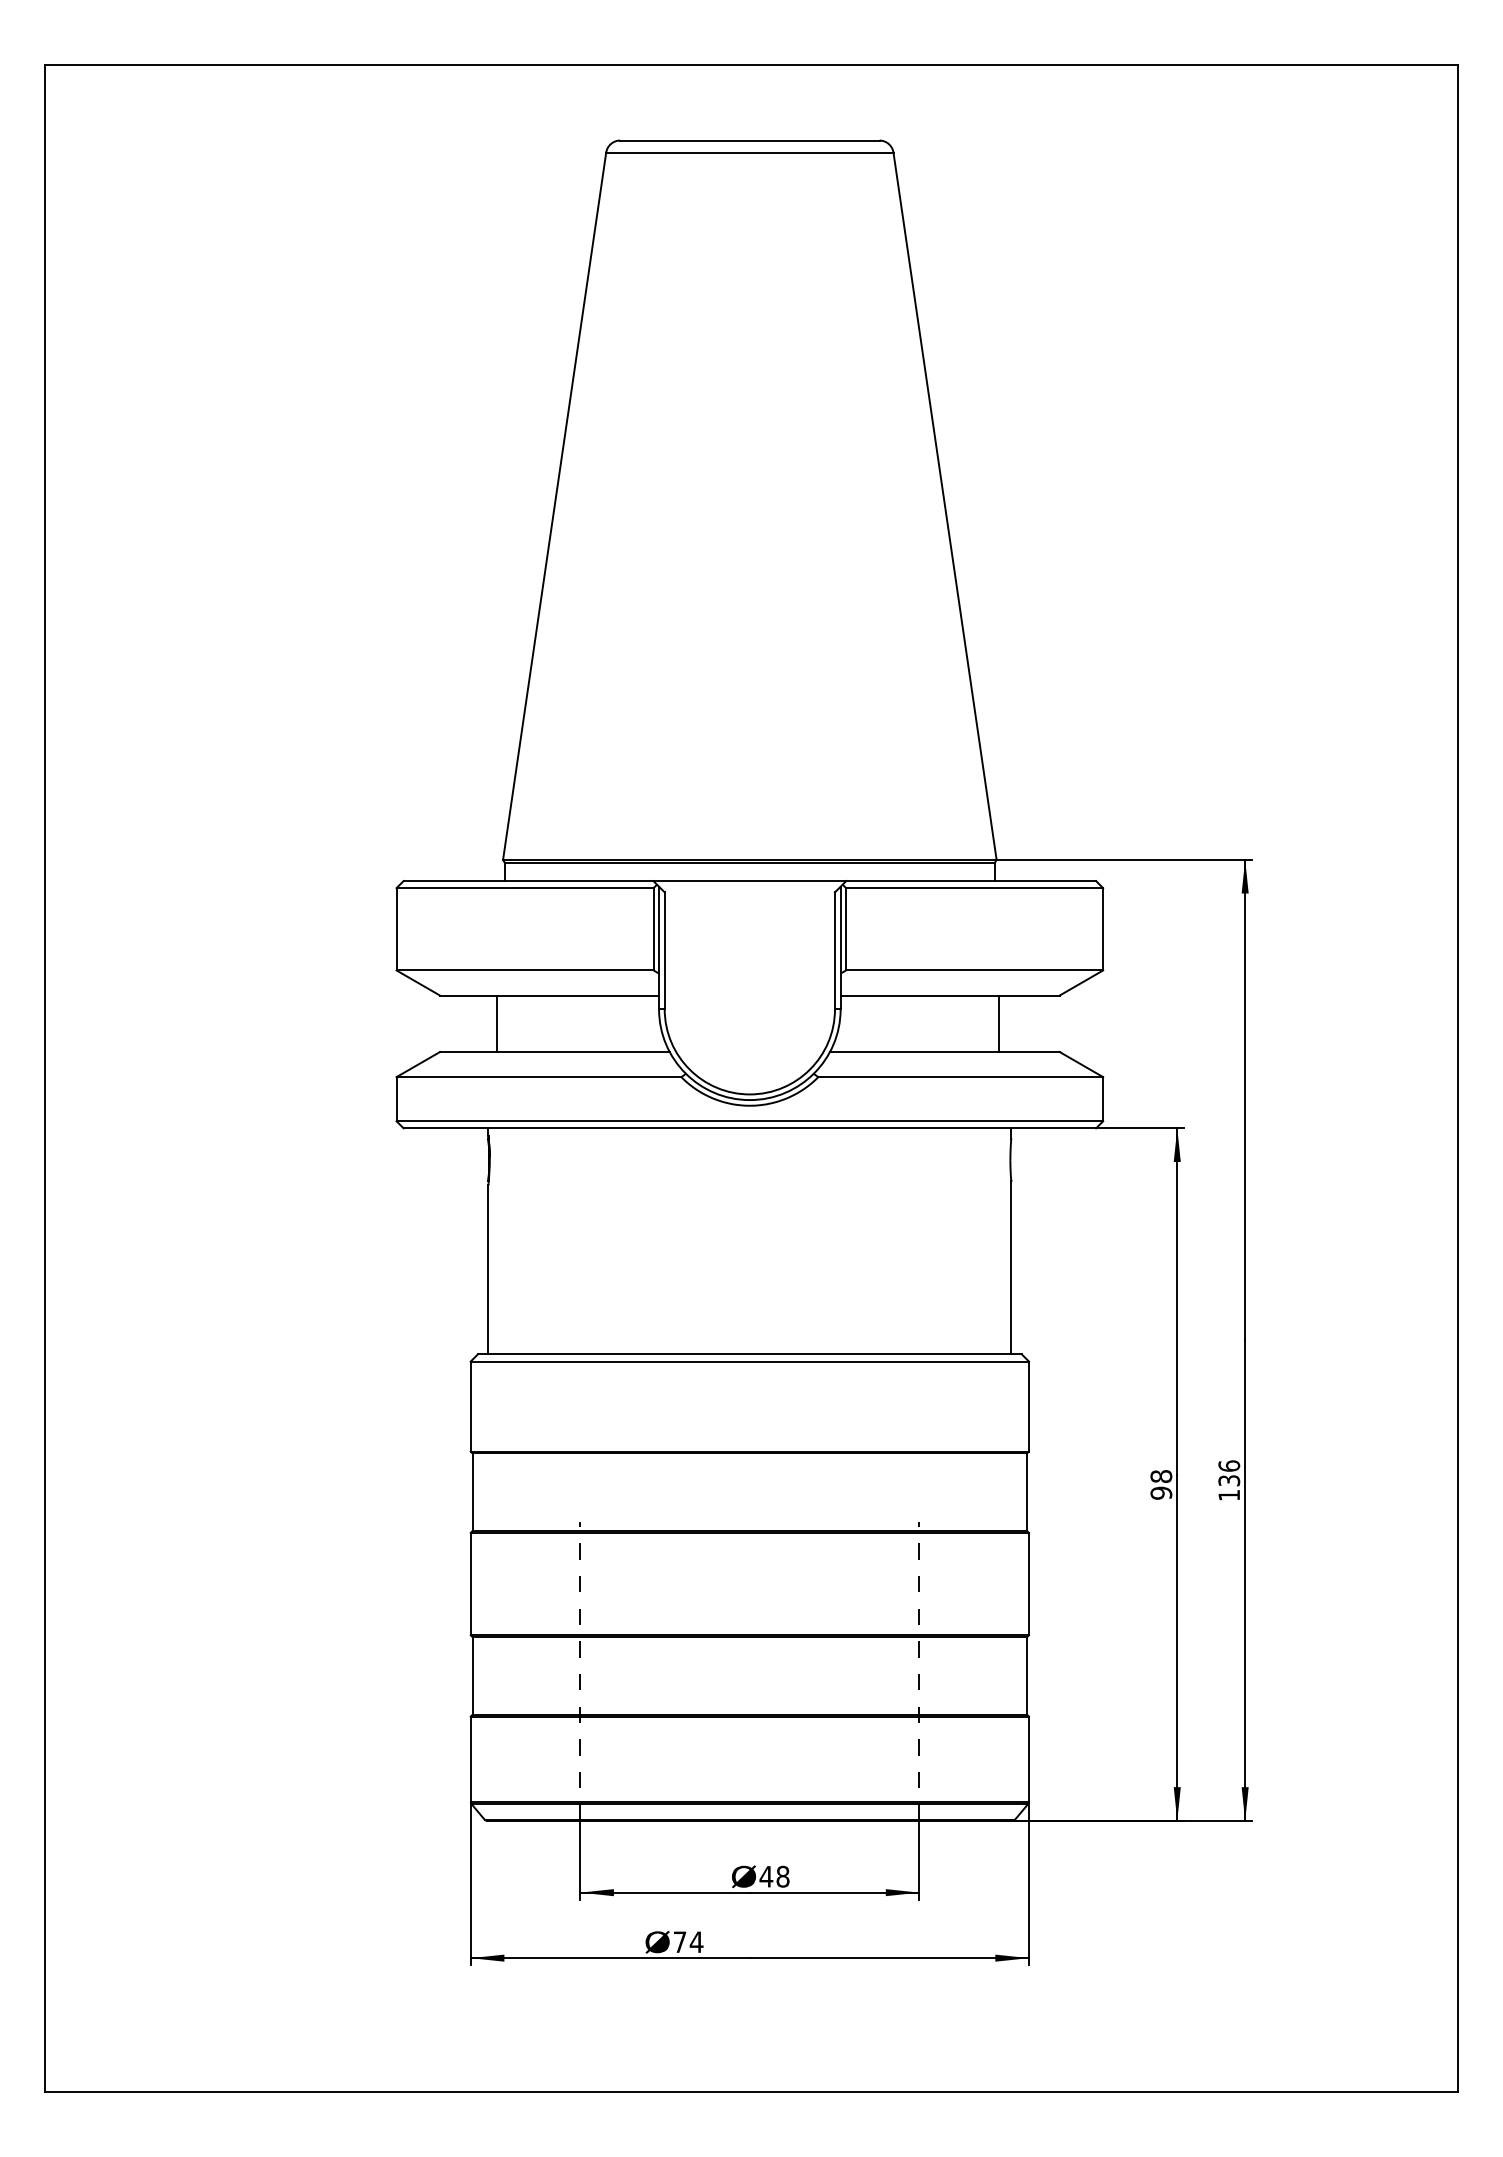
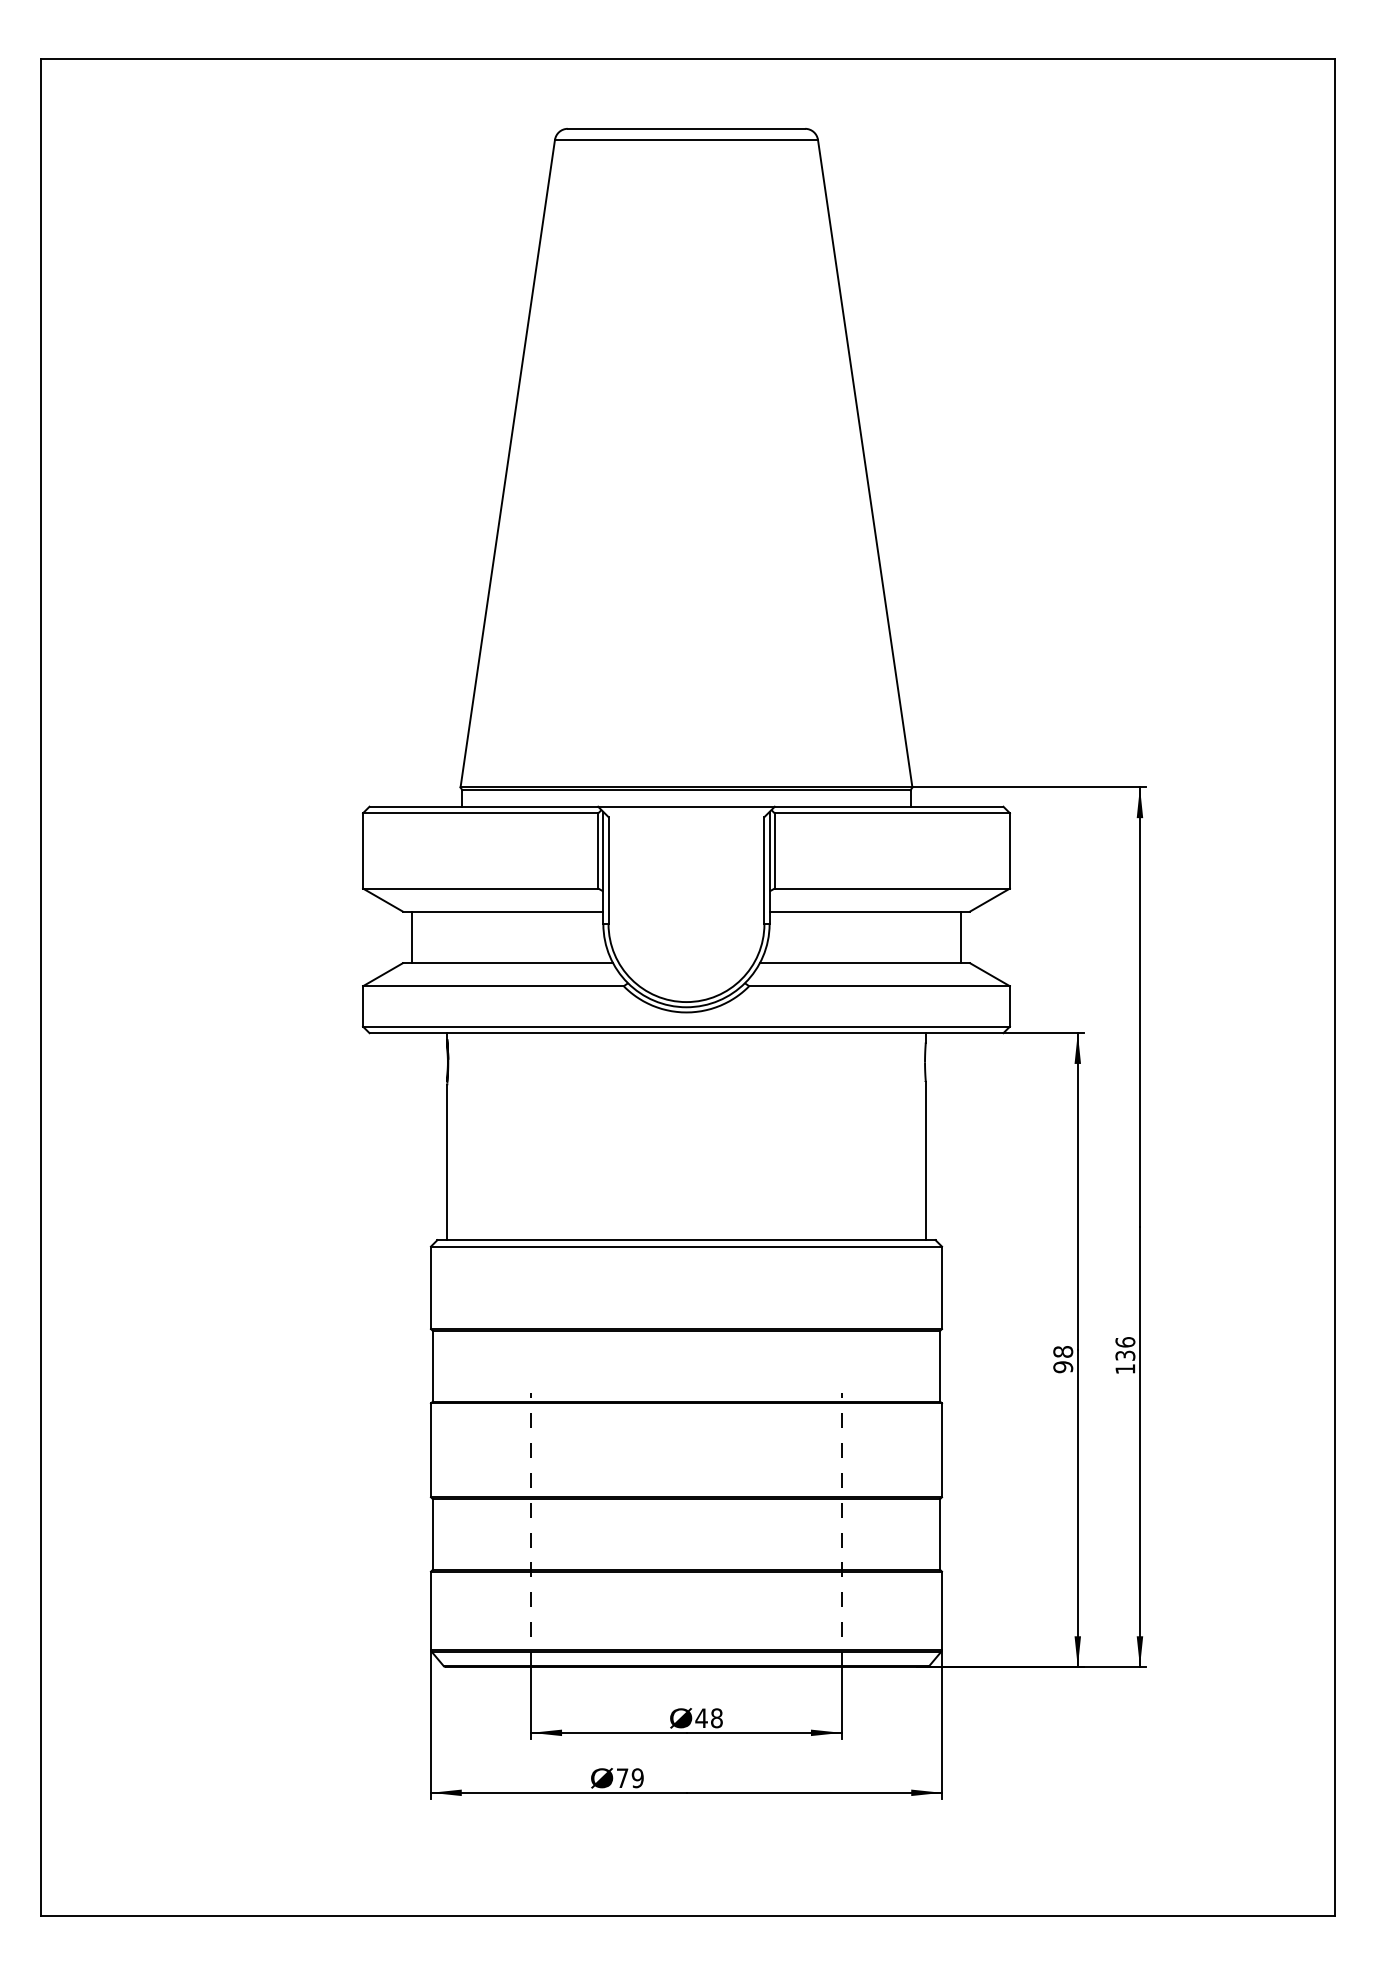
line: (496, 1023) -> (411, 937), moved
line: (998, 1023) -> (961, 937), moved
text: (696, 1942) -> (637, 1778), 74 -> 79

